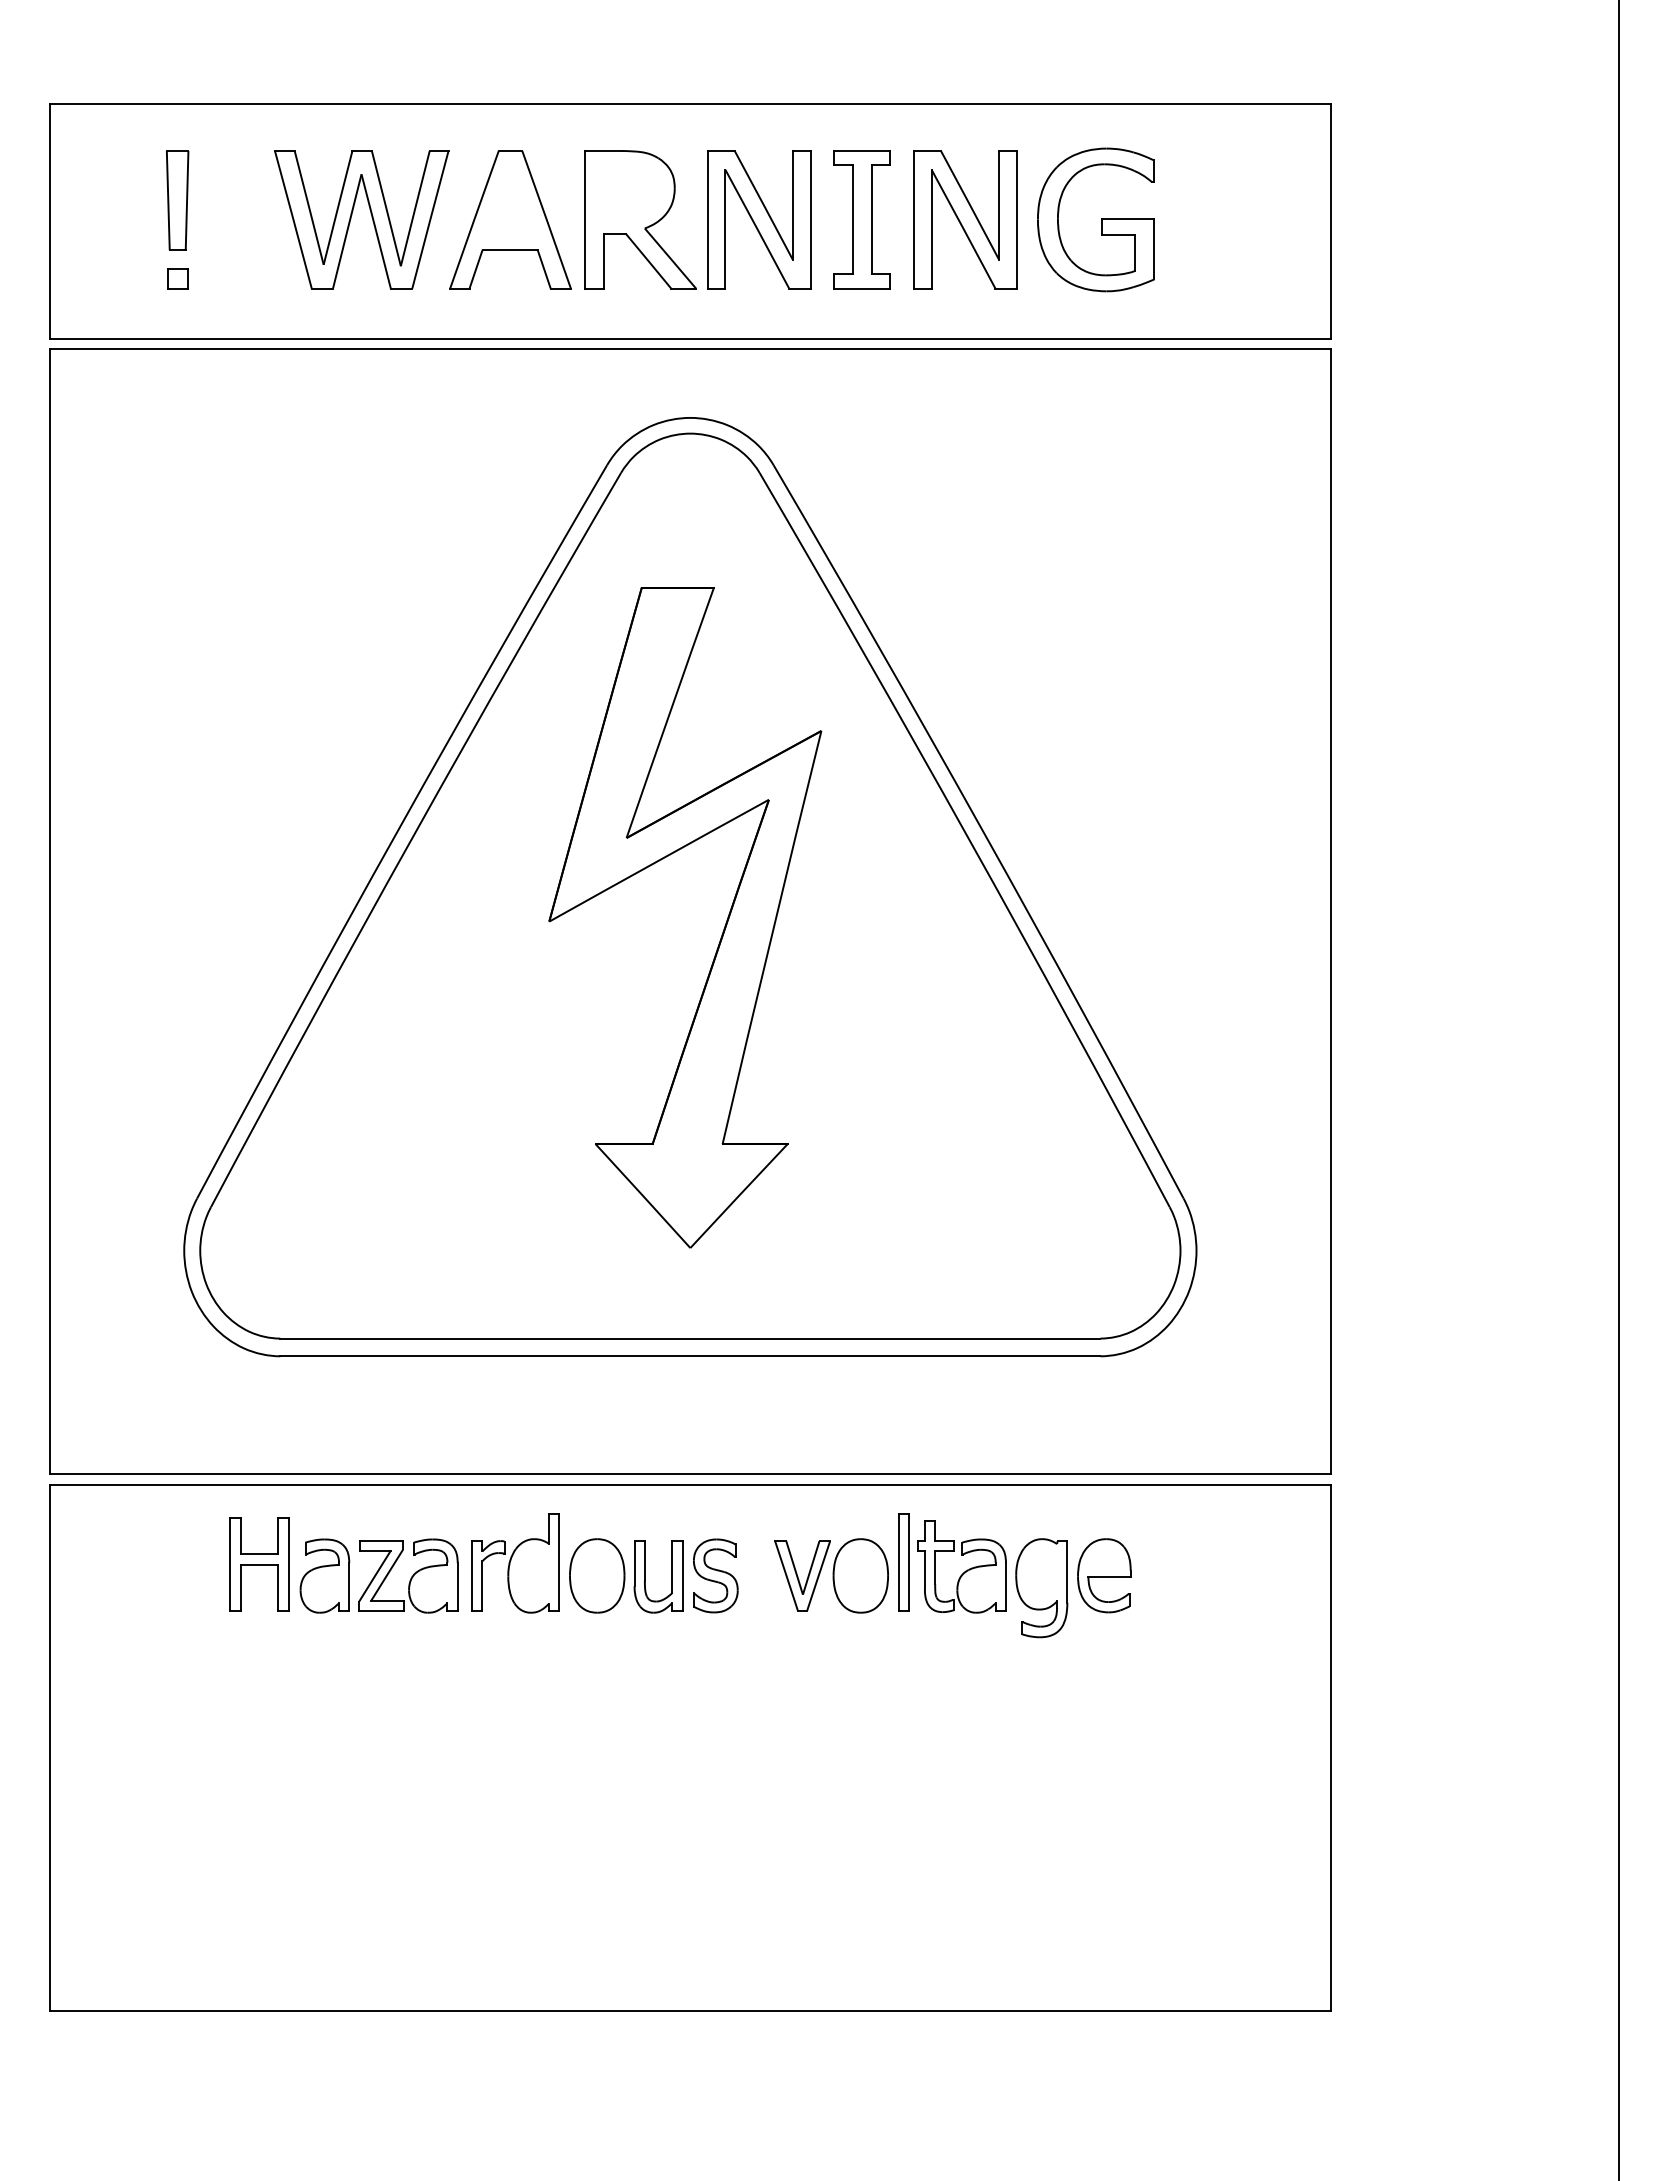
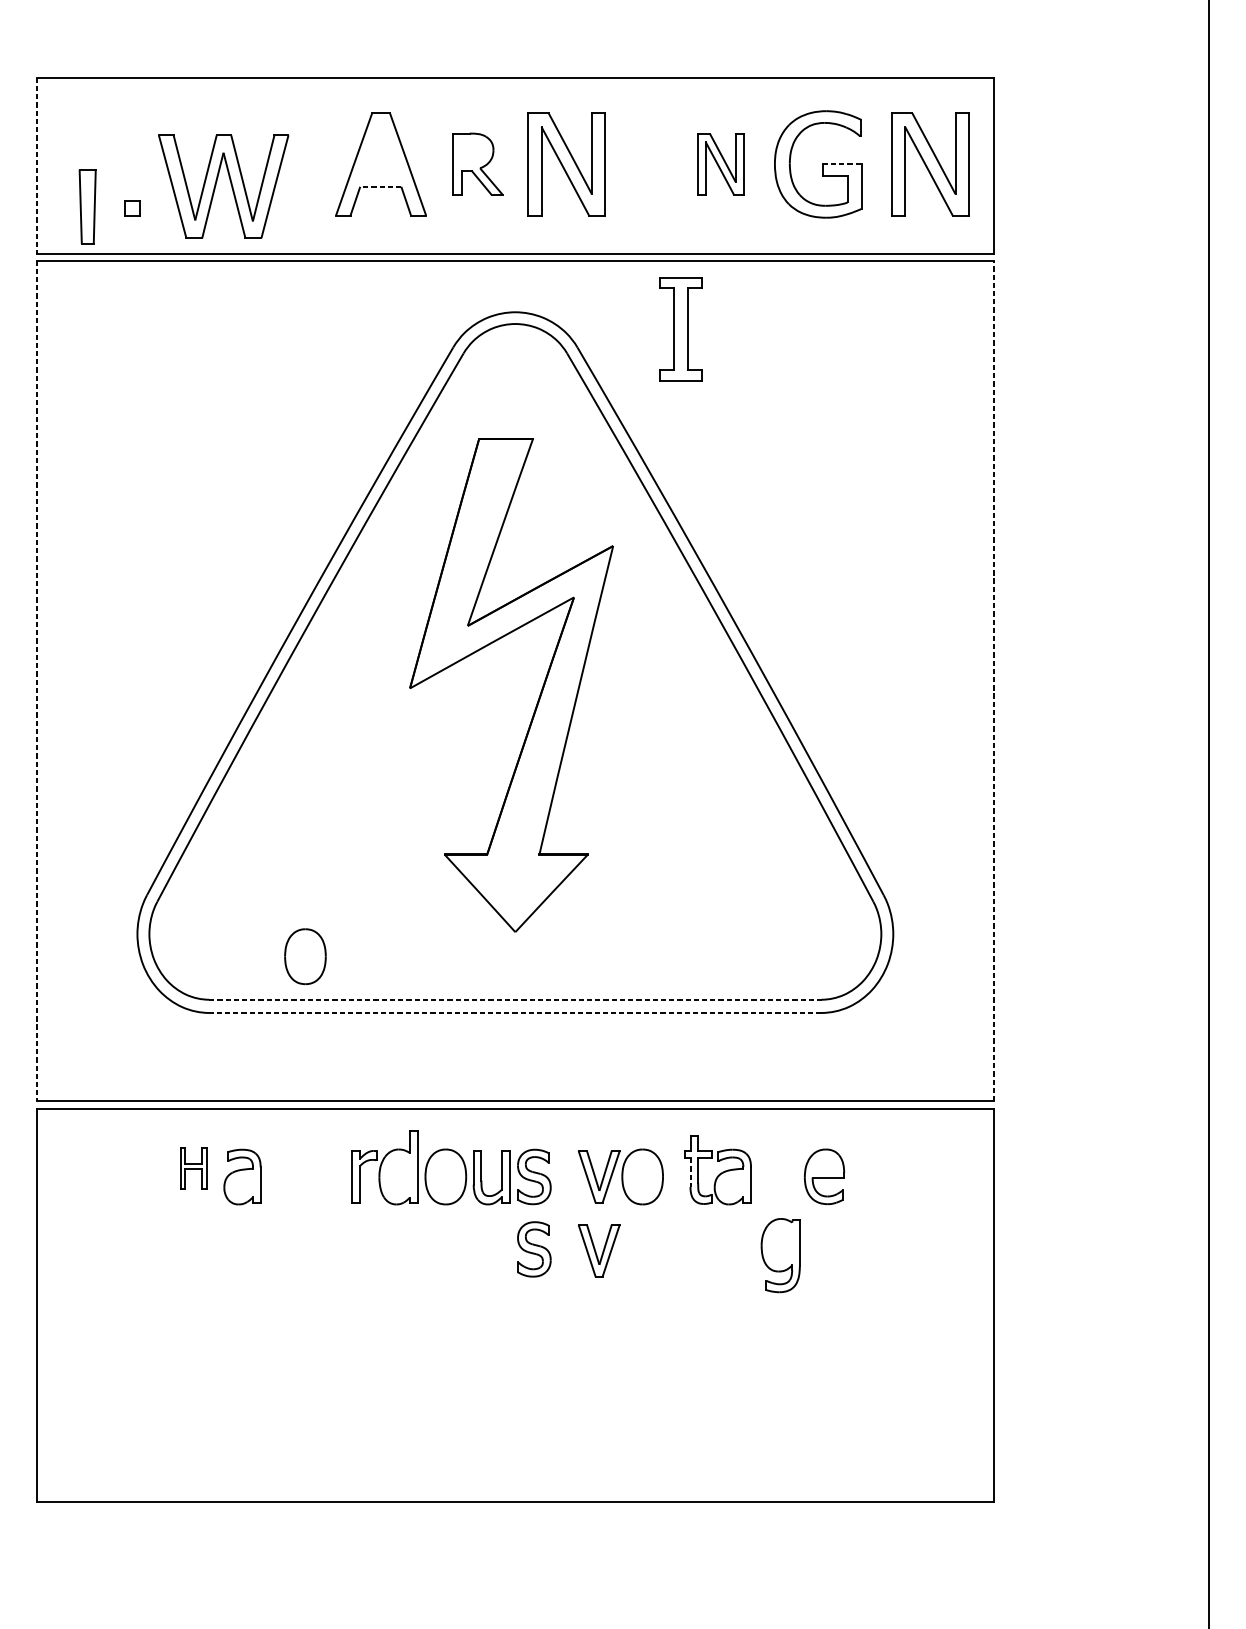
part: (177, 200) -> (87, 206), moved
part: (352, 215) -> (216, 183), moved
part: (640, 219) -> (478, 164), size x0.6
part: (861, 219) -> (680, 329), moved
part: (965, 219) -> (720, 164), size x0.6
line: (1128, 219) -> (842, 164), solid -> dashed
part: (1246, 219) -> (930, 164), added
line: (49, 221) -> (36, 165), solid -> dashed
line: (510, 249) -> (381, 186), solid -> dashed
line: (49, 911) -> (36, 680), solid -> dashed
line: (1330, 911) -> (993, 680), solid -> dashed
part: (409, 1280) -> (305, 956), added
line: (690, 1338) -> (515, 999), solid -> dashed
line: (689, 1356) -> (514, 1013), solid -> dashed
part: (903, 1562) -> (674, 1166), removed
part: (259, 1564) -> (193, 1168), size x0.6
line: (924, 1570) -> (690, 1172), solid -> dashed
part: (408, 1575) -> (304, 1176), removed
part: (1041, 1588) -> (780, 1255), moved
part: (715, 1672) -> (534, 1249), added
part: (802, 1674) -> (599, 1250), added

